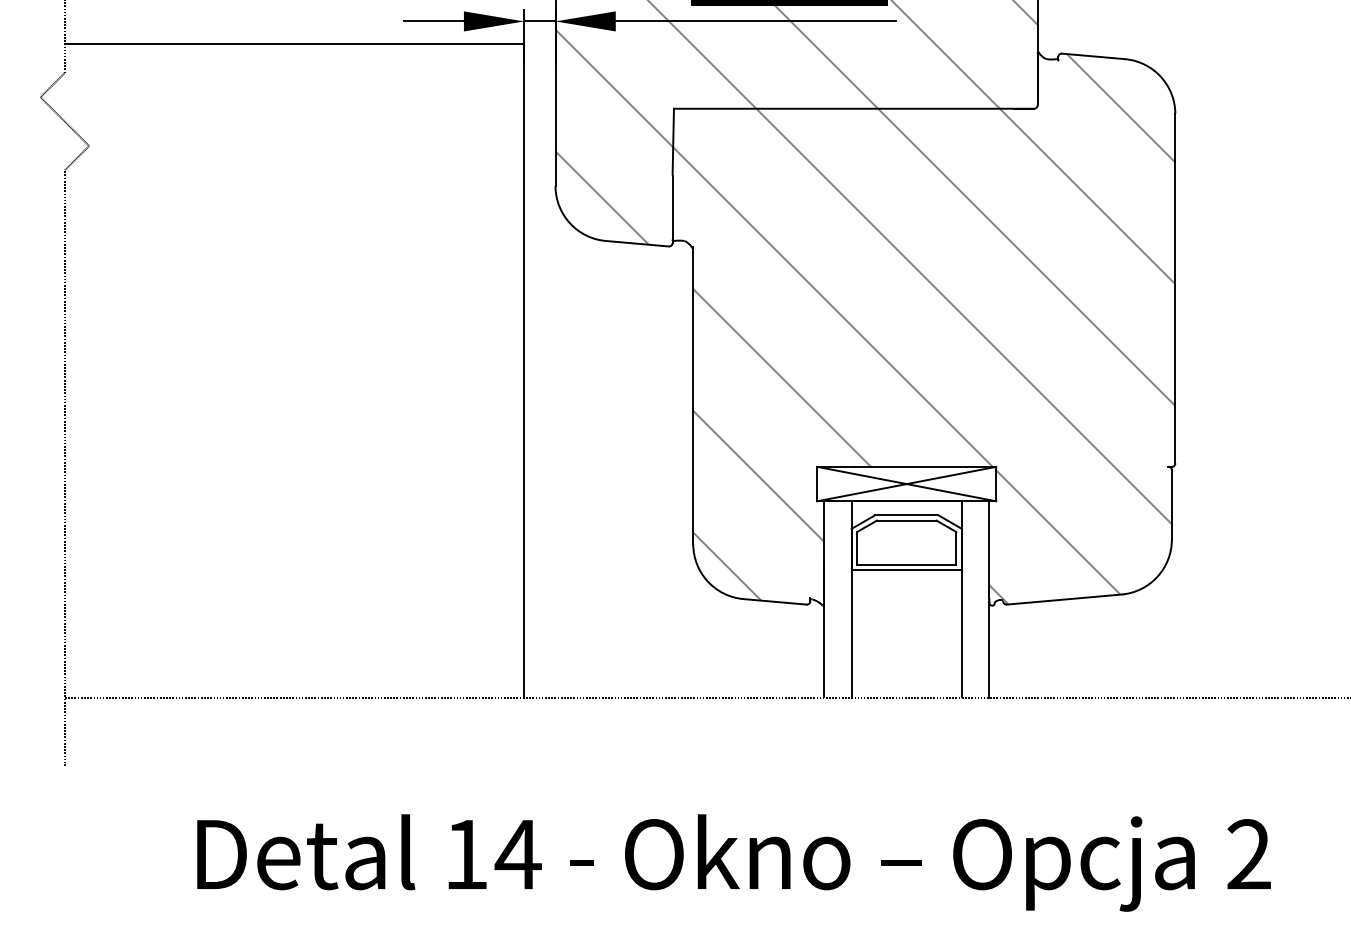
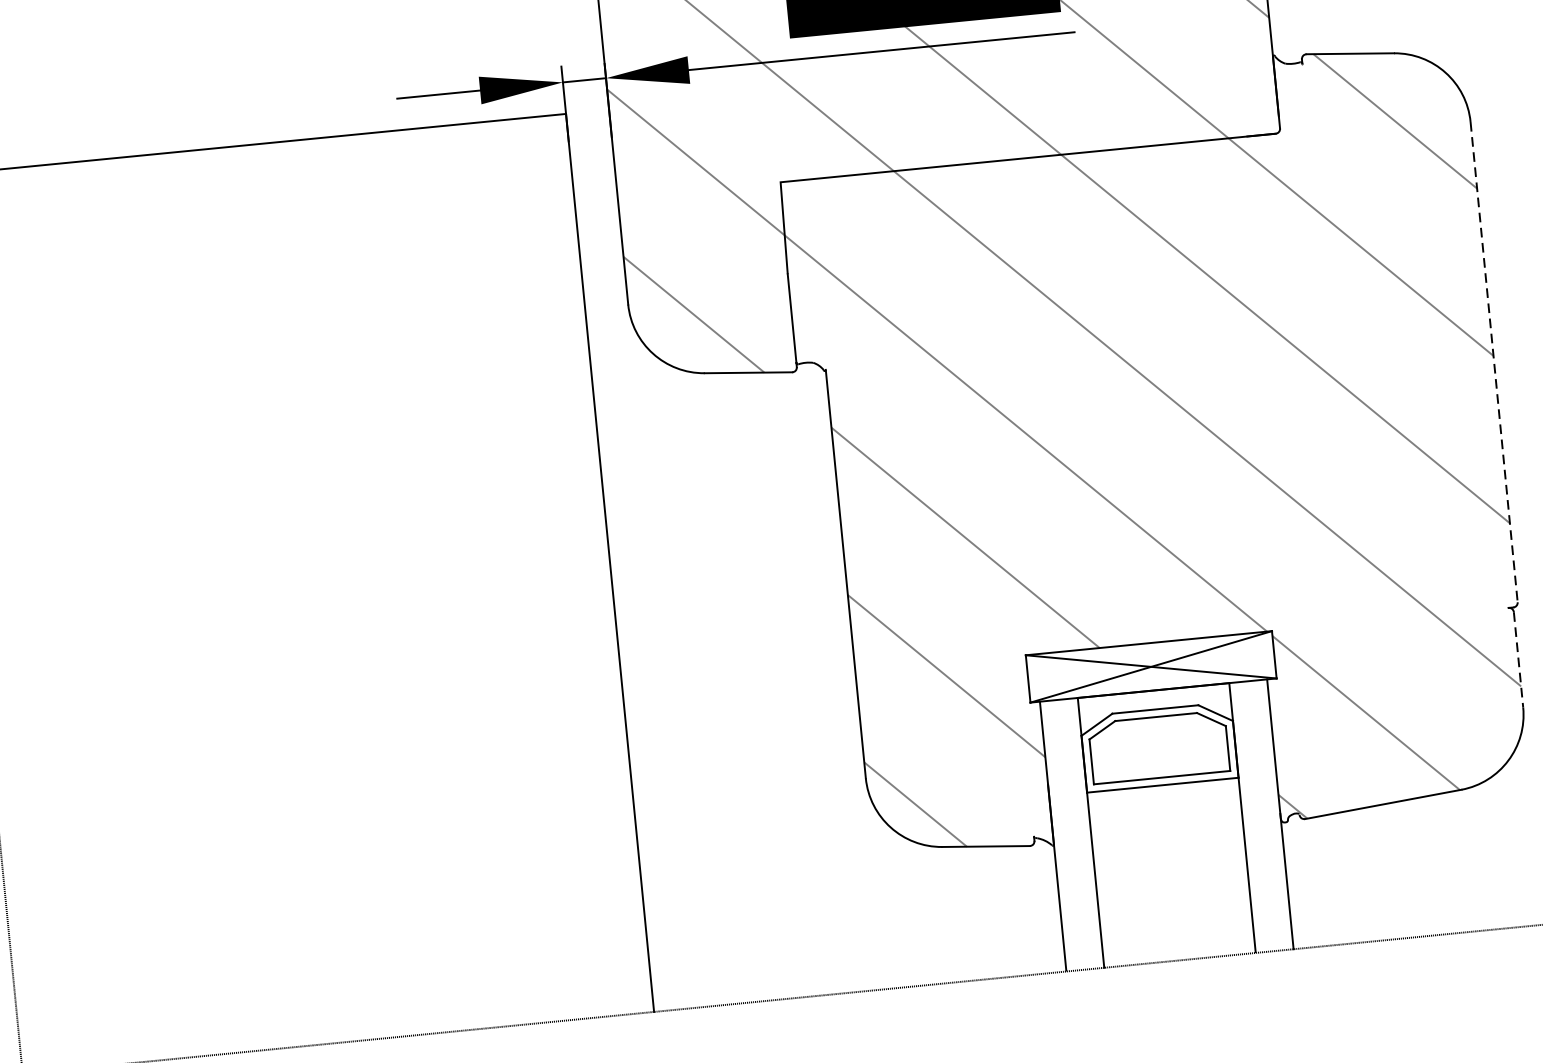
line: (1175, 288) -> (1494, 361), solid -> dashed
line: (1171, 504) -> (1517, 659), solid -> dashed

